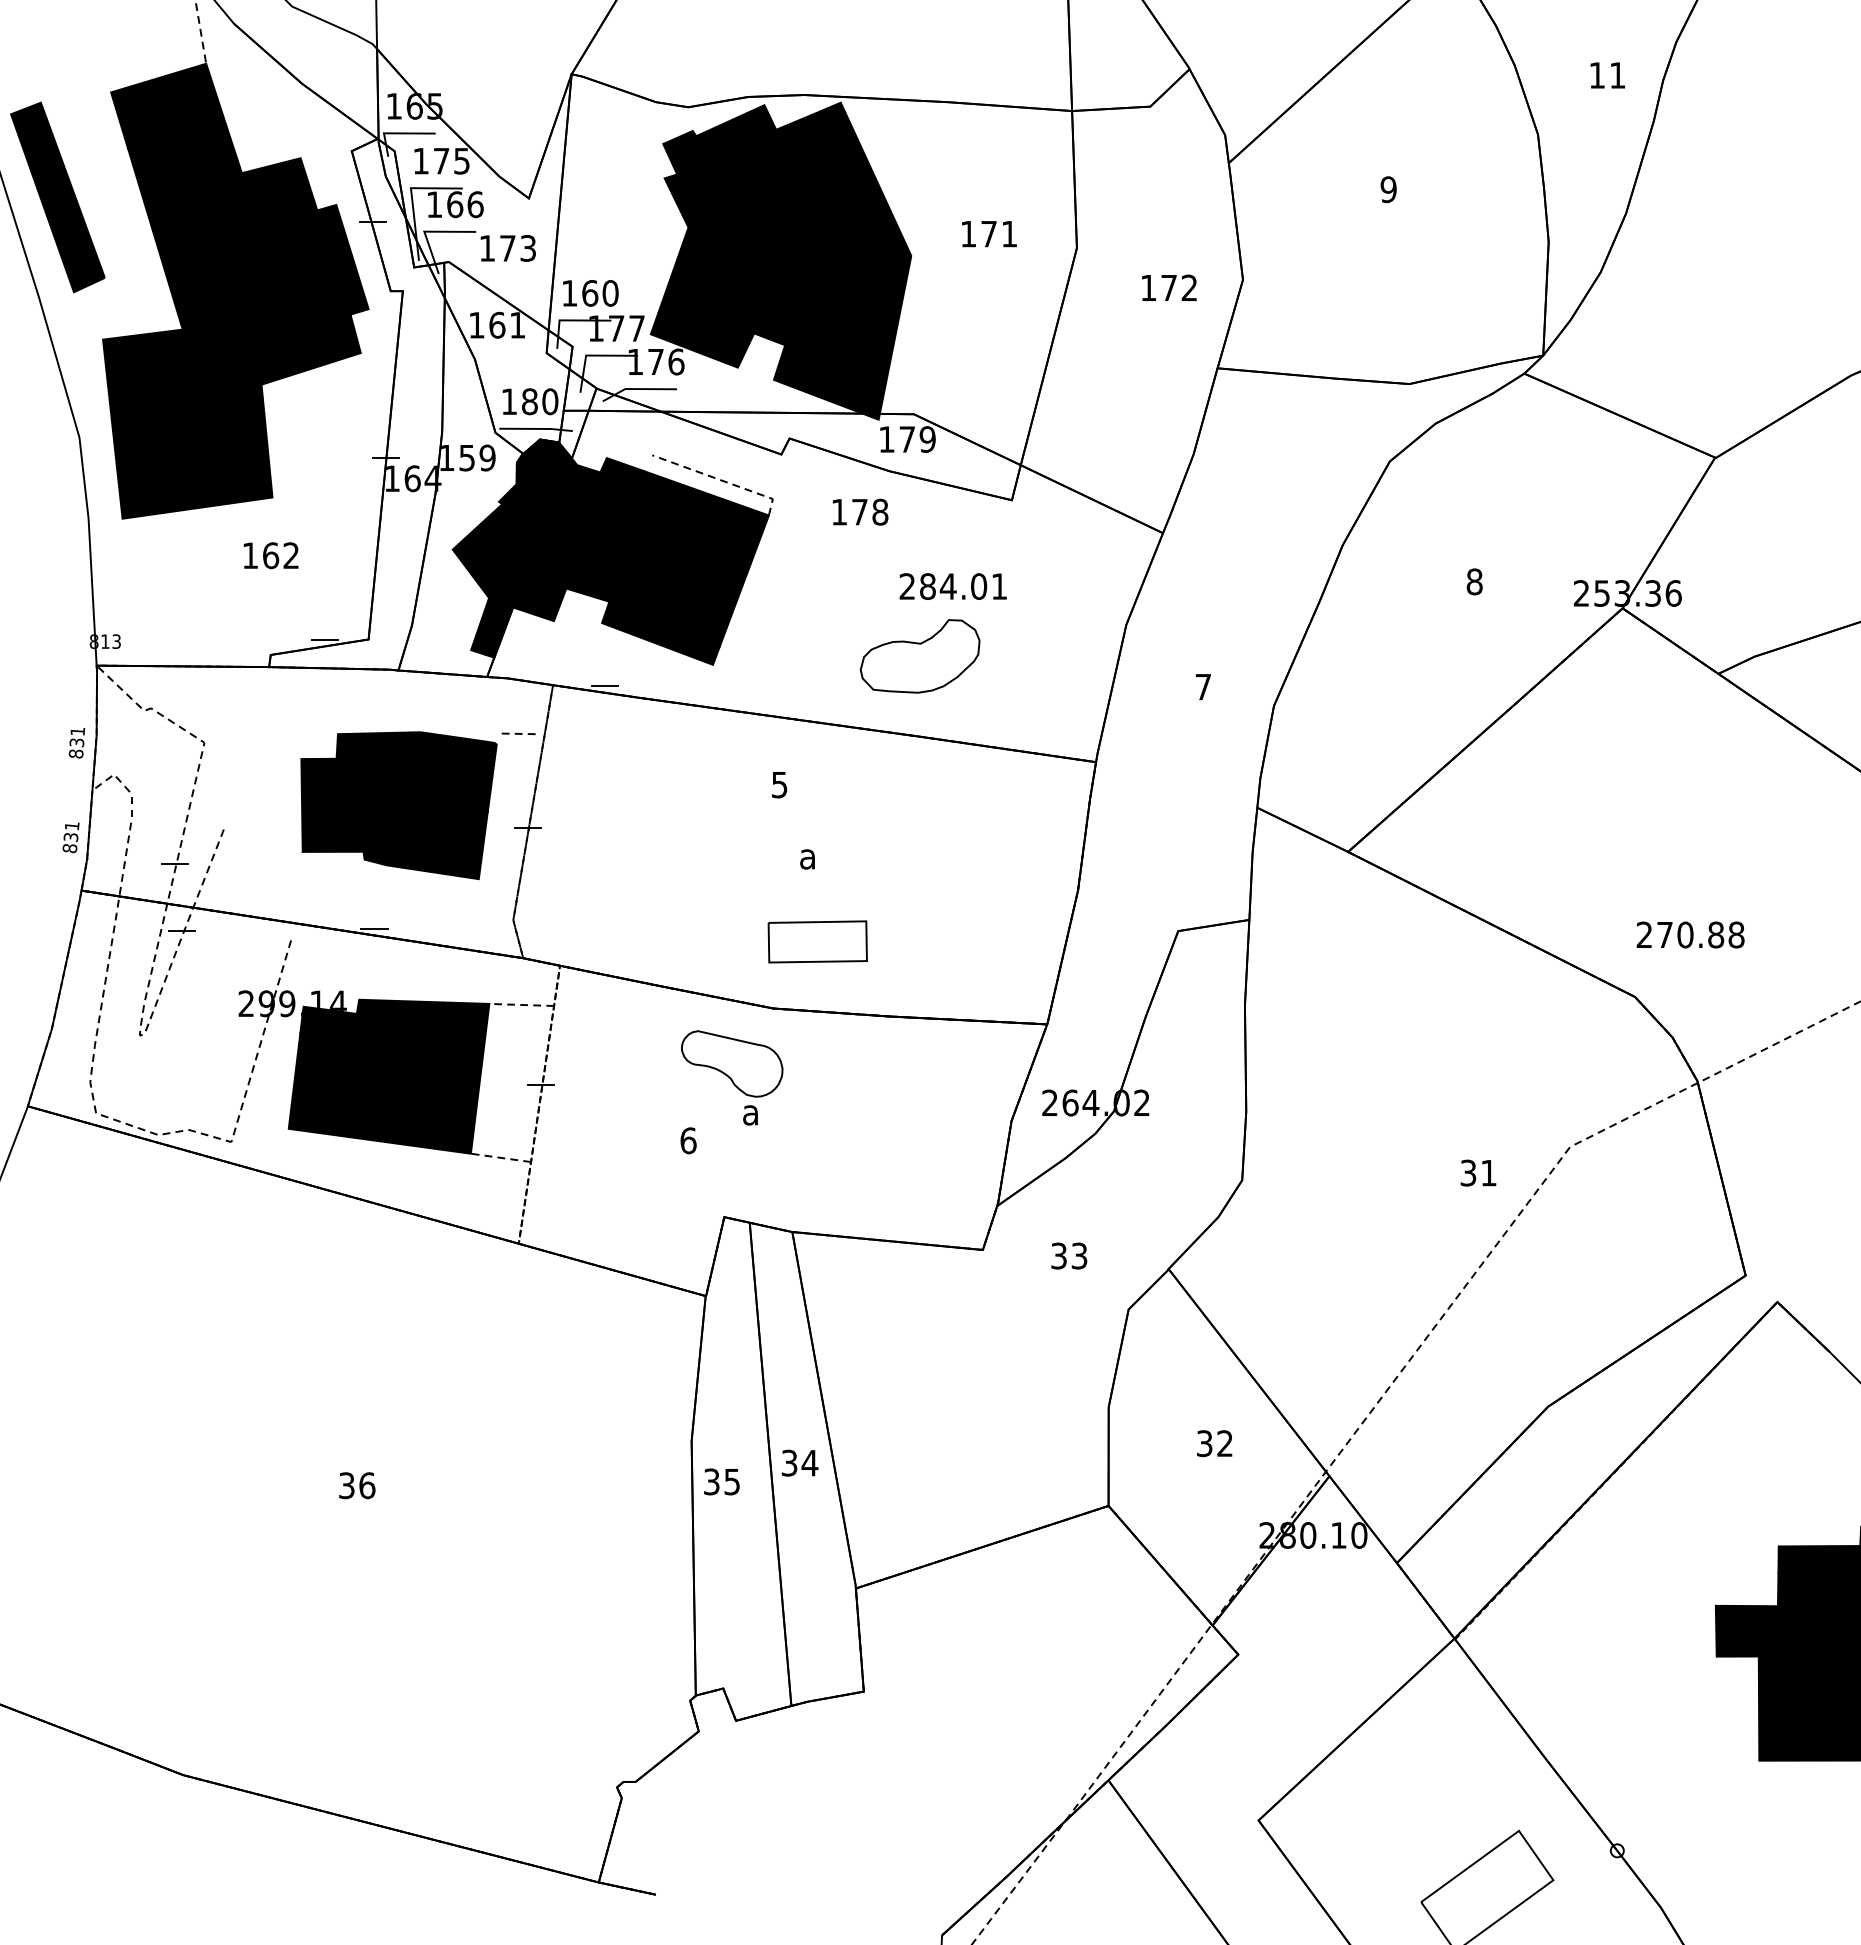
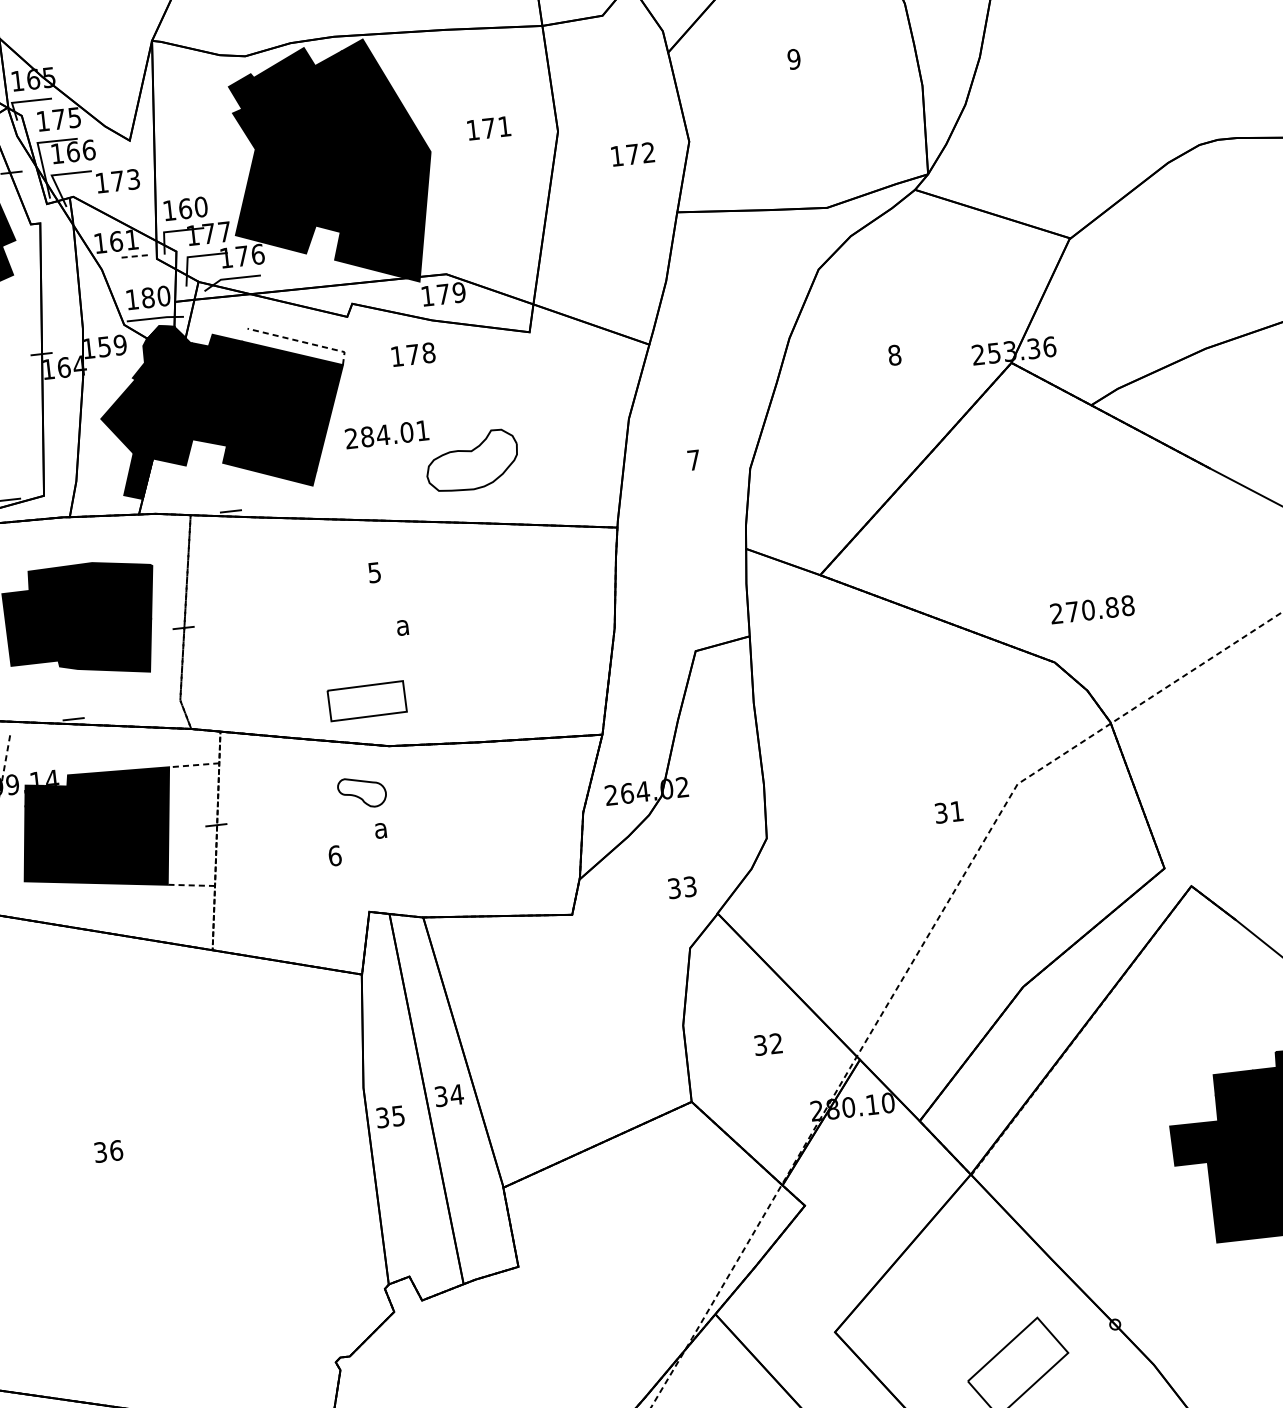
text: (952, 586) -> (386, 434), moved
line: (518, 733) -> (134, 256), moved
part: (817, 941) -> (366, 700), moved
part: (732, 1063) -> (362, 792), size x0.6
text: (1069, 1255) -> (682, 887), moved

